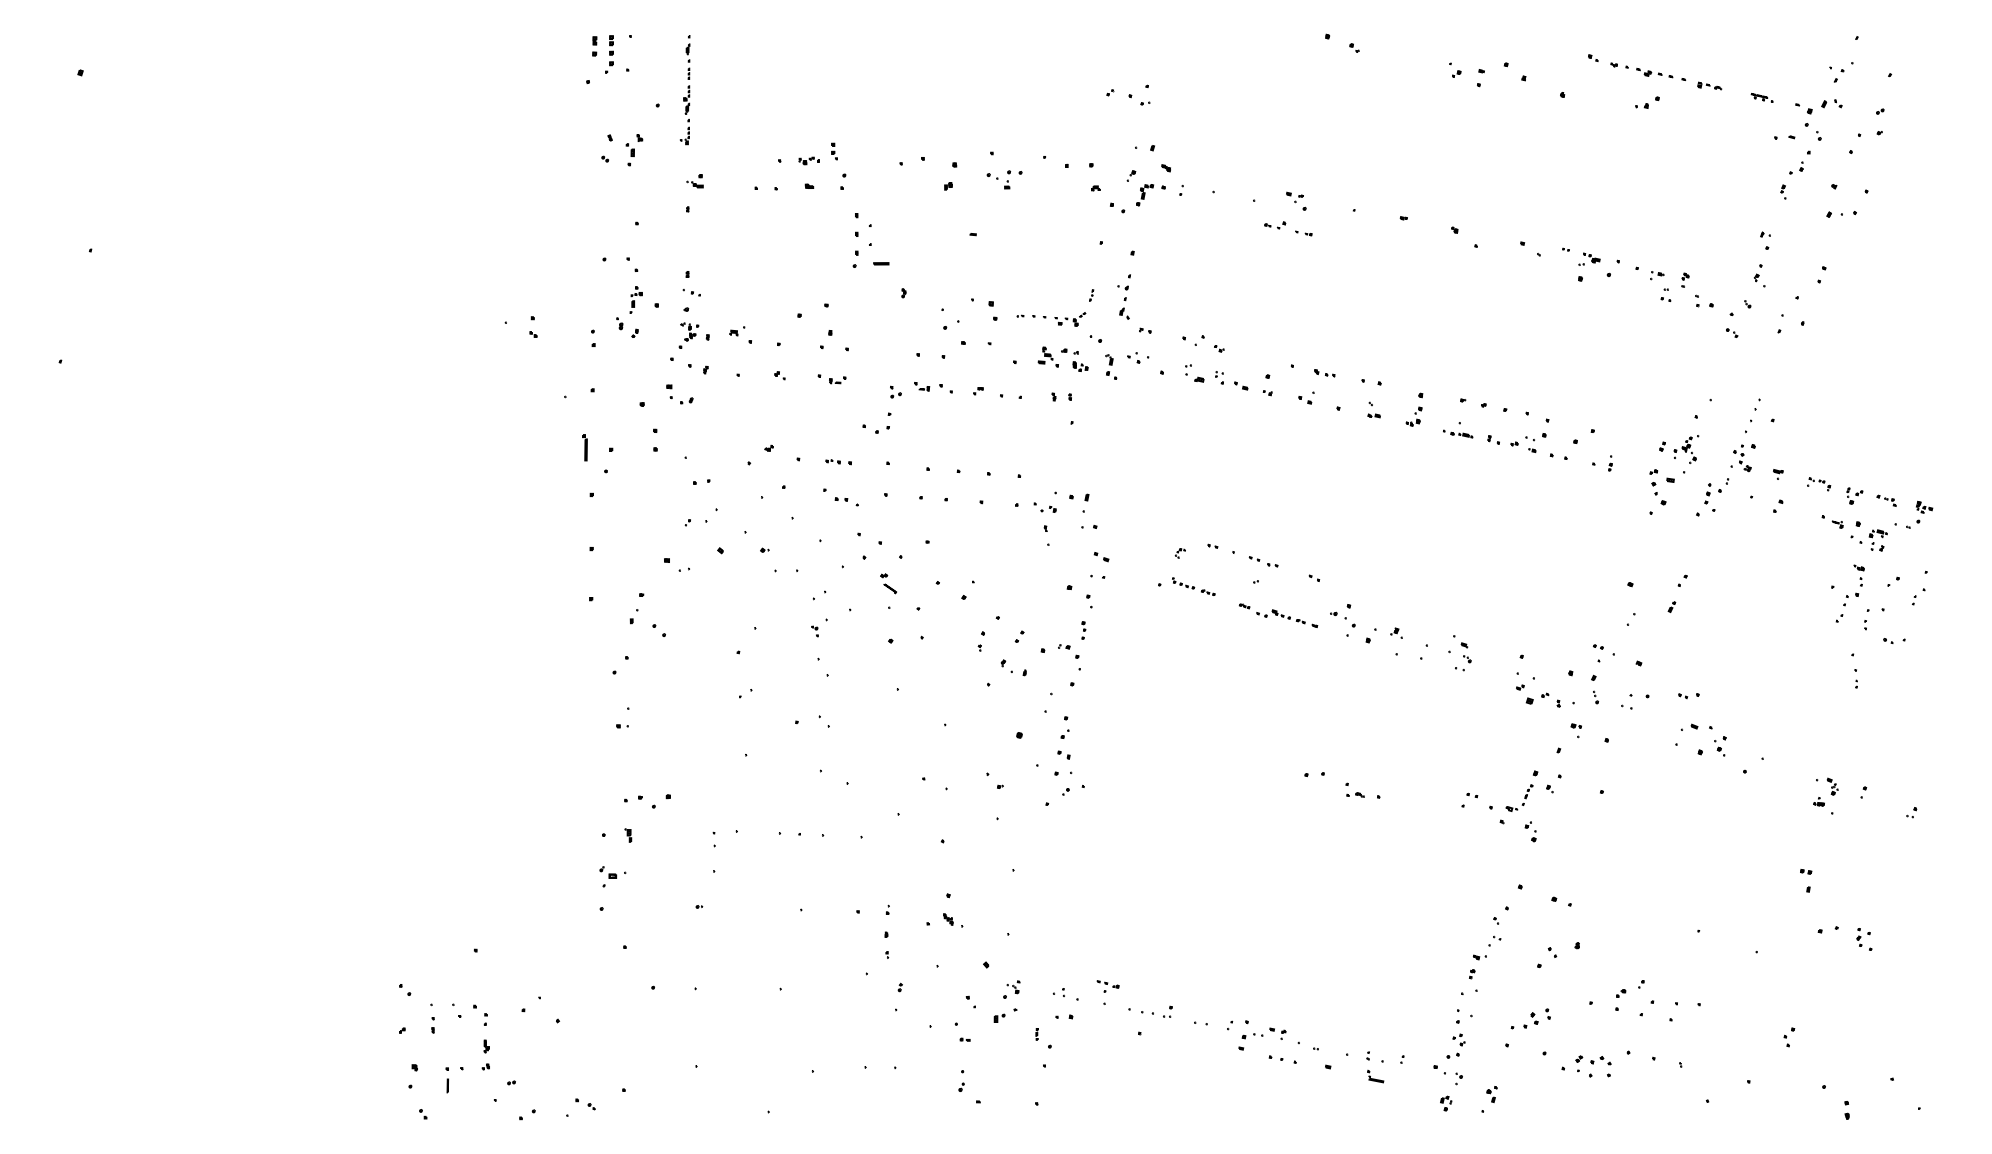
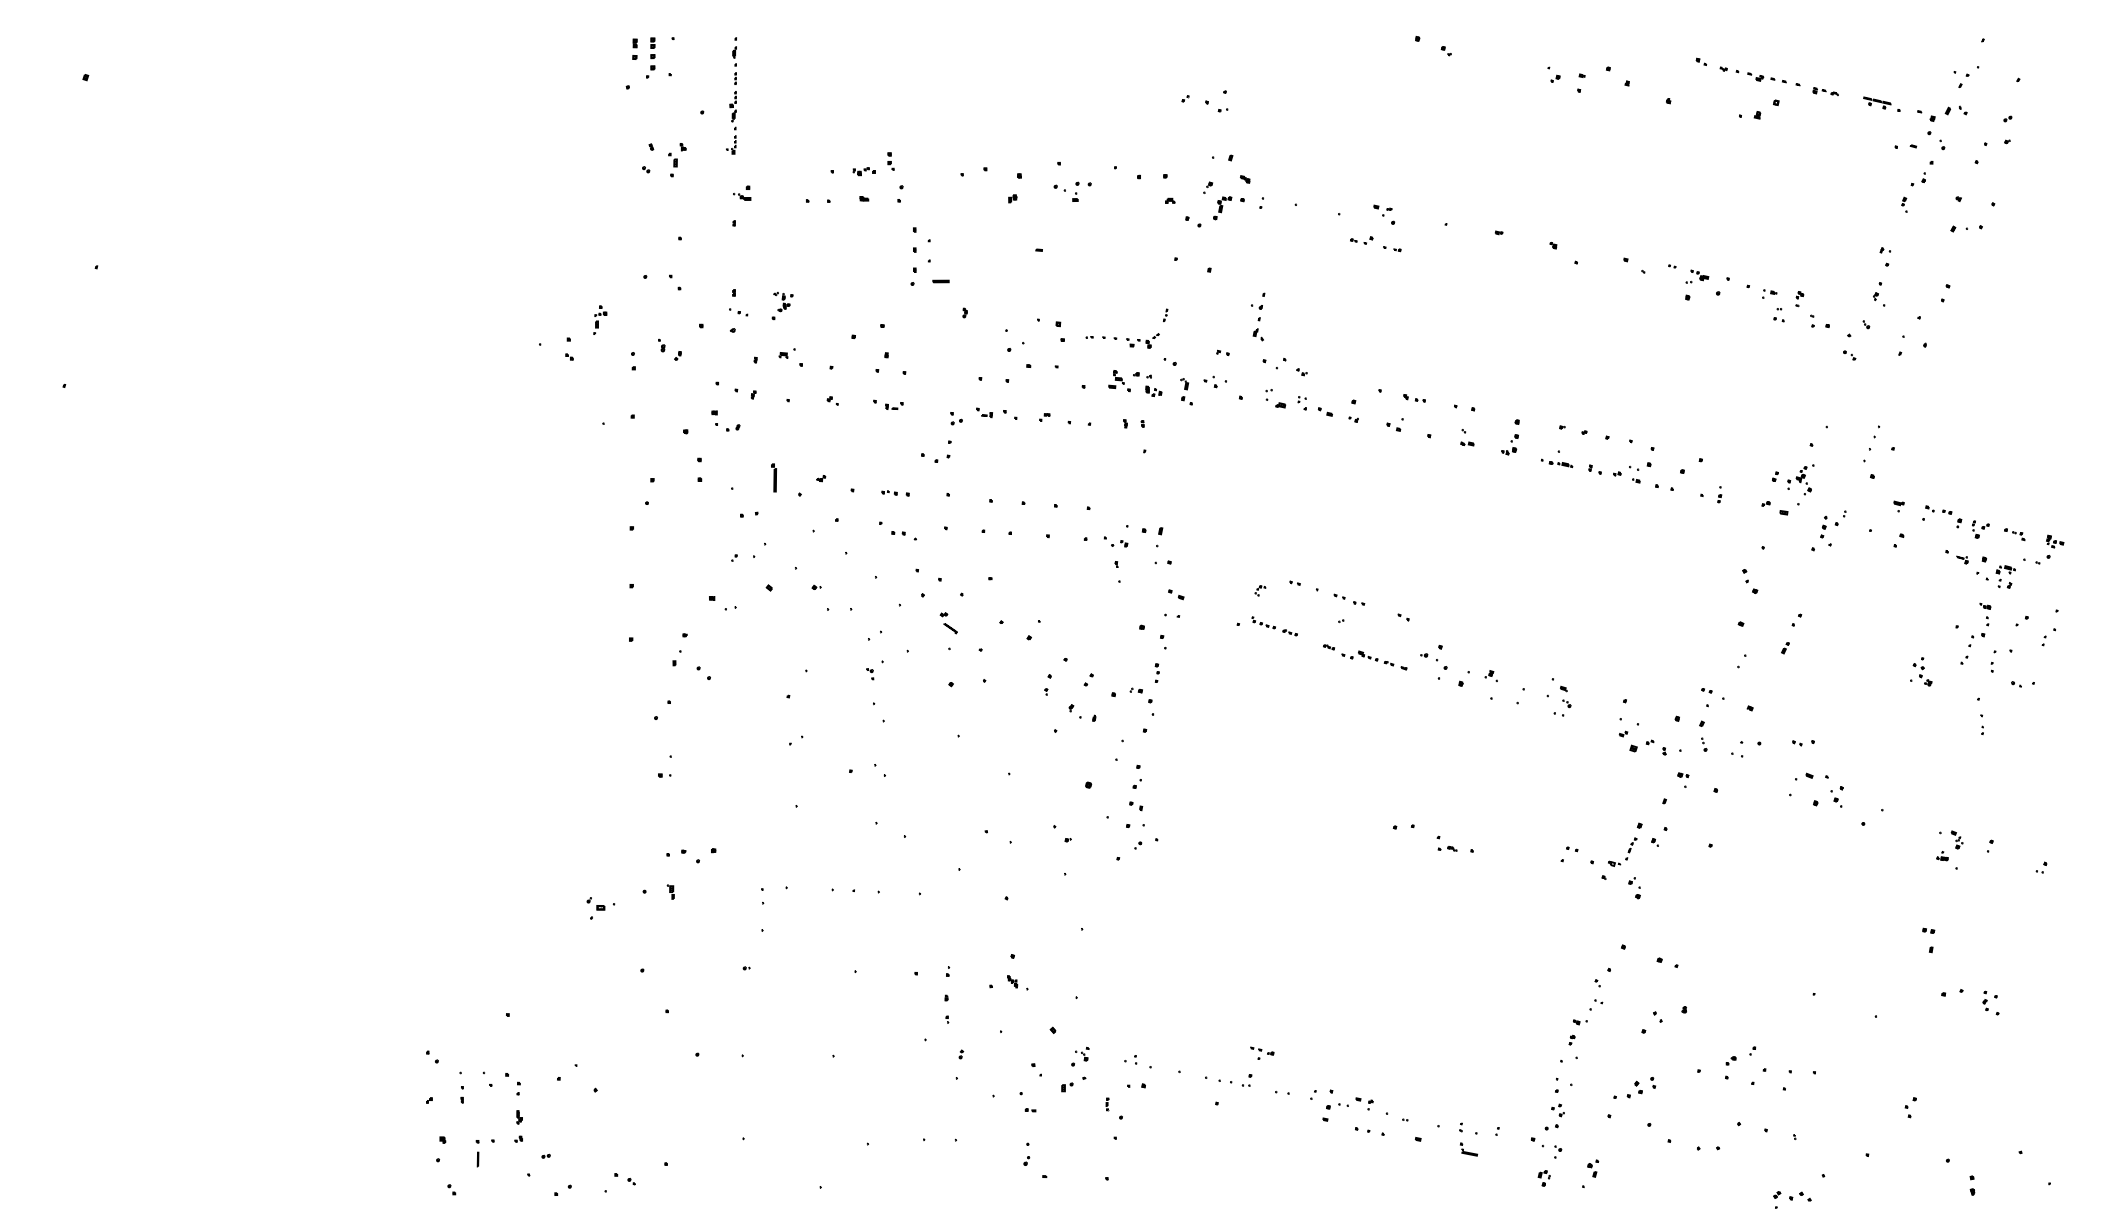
part: (1761, 97) -> (1881, 103), size x1.6
part: (1647, 102) -> (1759, 109), size x1.6
part: (1123, 296) -> (1257, 316), moved
part: (635, 299) -> (599, 319), moved
part: (688, 335) -> (782, 305), moved
part: (584, 447) -> (773, 477), moved
part: (1740, 458) -> (1920, 672), moved
part: (1819, 484) -> (1942, 517), size x1.6
part: (1658, 493) -> (1749, 581), moved
part: (612, 876) -> (600, 908), moved
part: (1107, 986) -> (1261, 1053), moved
part: (1593, 1063) -> (1792, 1199), moved

